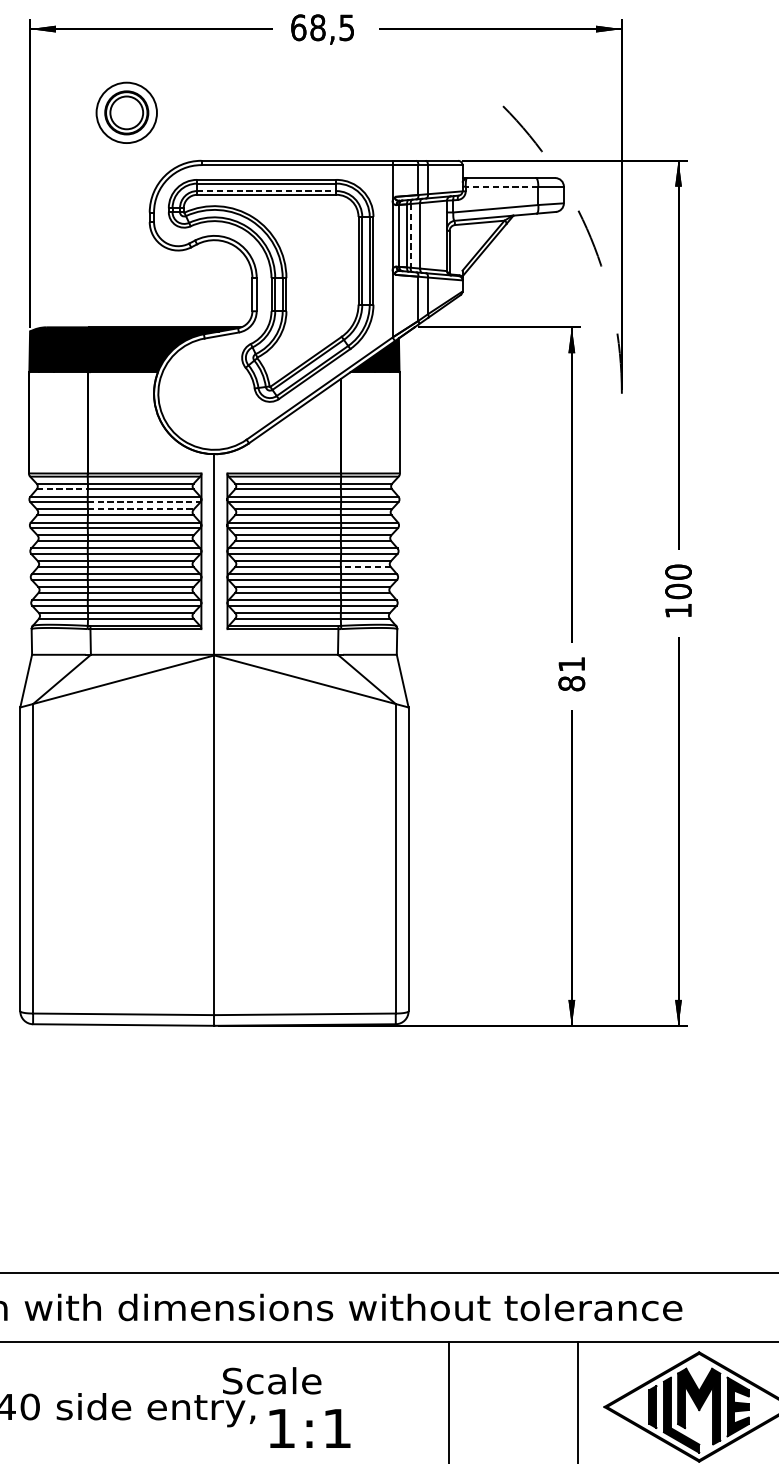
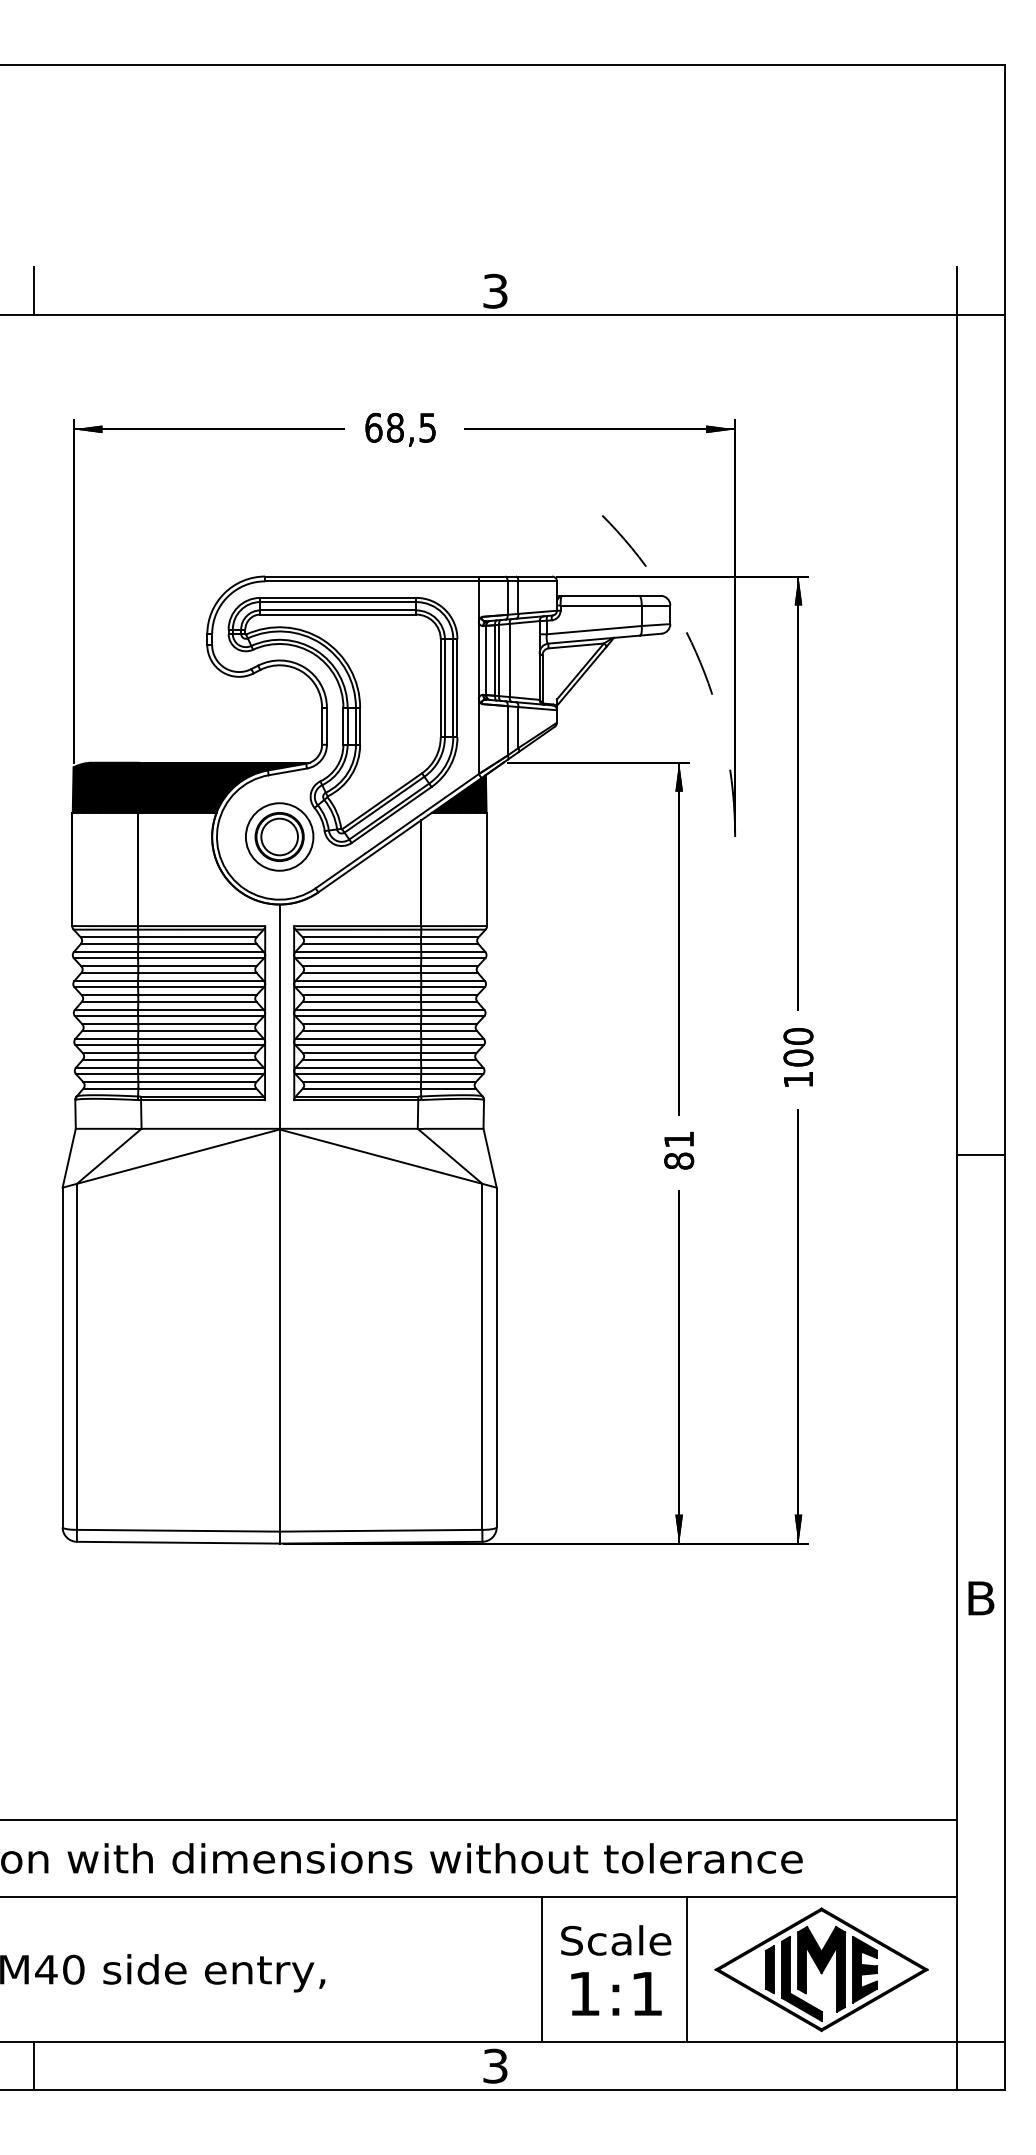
part: (126, 112) -> (279, 836), moved
line: (502, 186) -> (601, 605), dashed -> solid
line: (267, 191) -> (338, 610), dashed -> solid
line: (411, 235) -> (499, 660), dashed -> solid
line: (62, 489) -> (109, 943), dashed -> solid
line: (144, 502) -> (201, 958), dashed -> solid
line: (140, 509) -> (197, 966), dashed -> solid
line: (365, 566) -> (448, 1030), dashed -> solid
text: (272, 1380) -> (616, 1940), moved
text: (310, 1428) -> (616, 1993), moved

